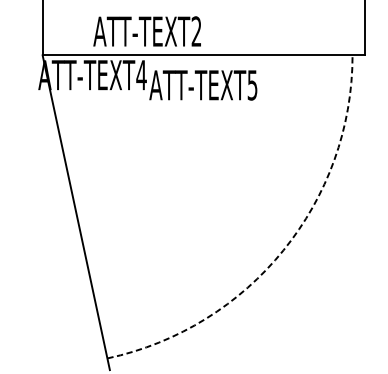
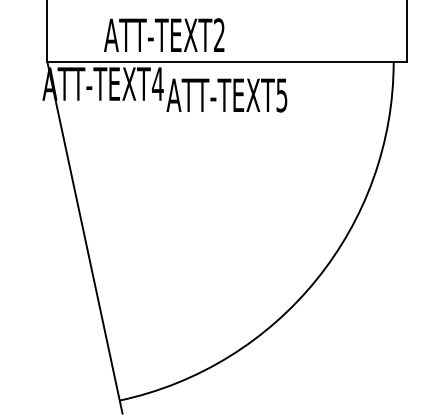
arc: (283, 250) -> (316, 279), dashed -> solid

